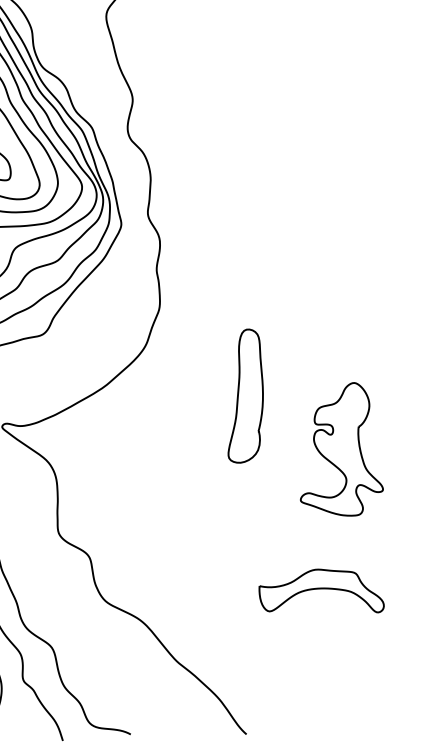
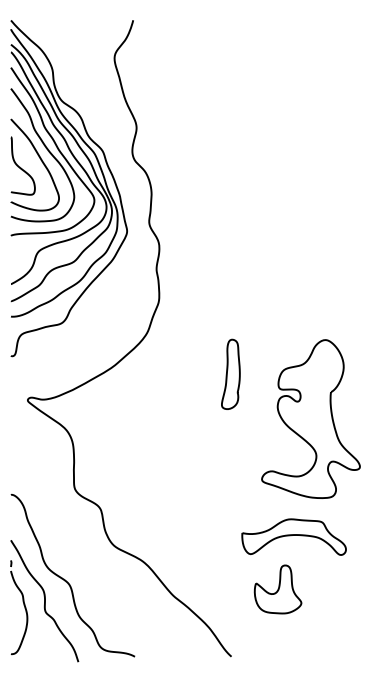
part: (245, 394) -> (230, 373), size x0.62
part: (341, 448) -> (310, 418), size x1.43
part: (301, 653) -> (277, 589), added

